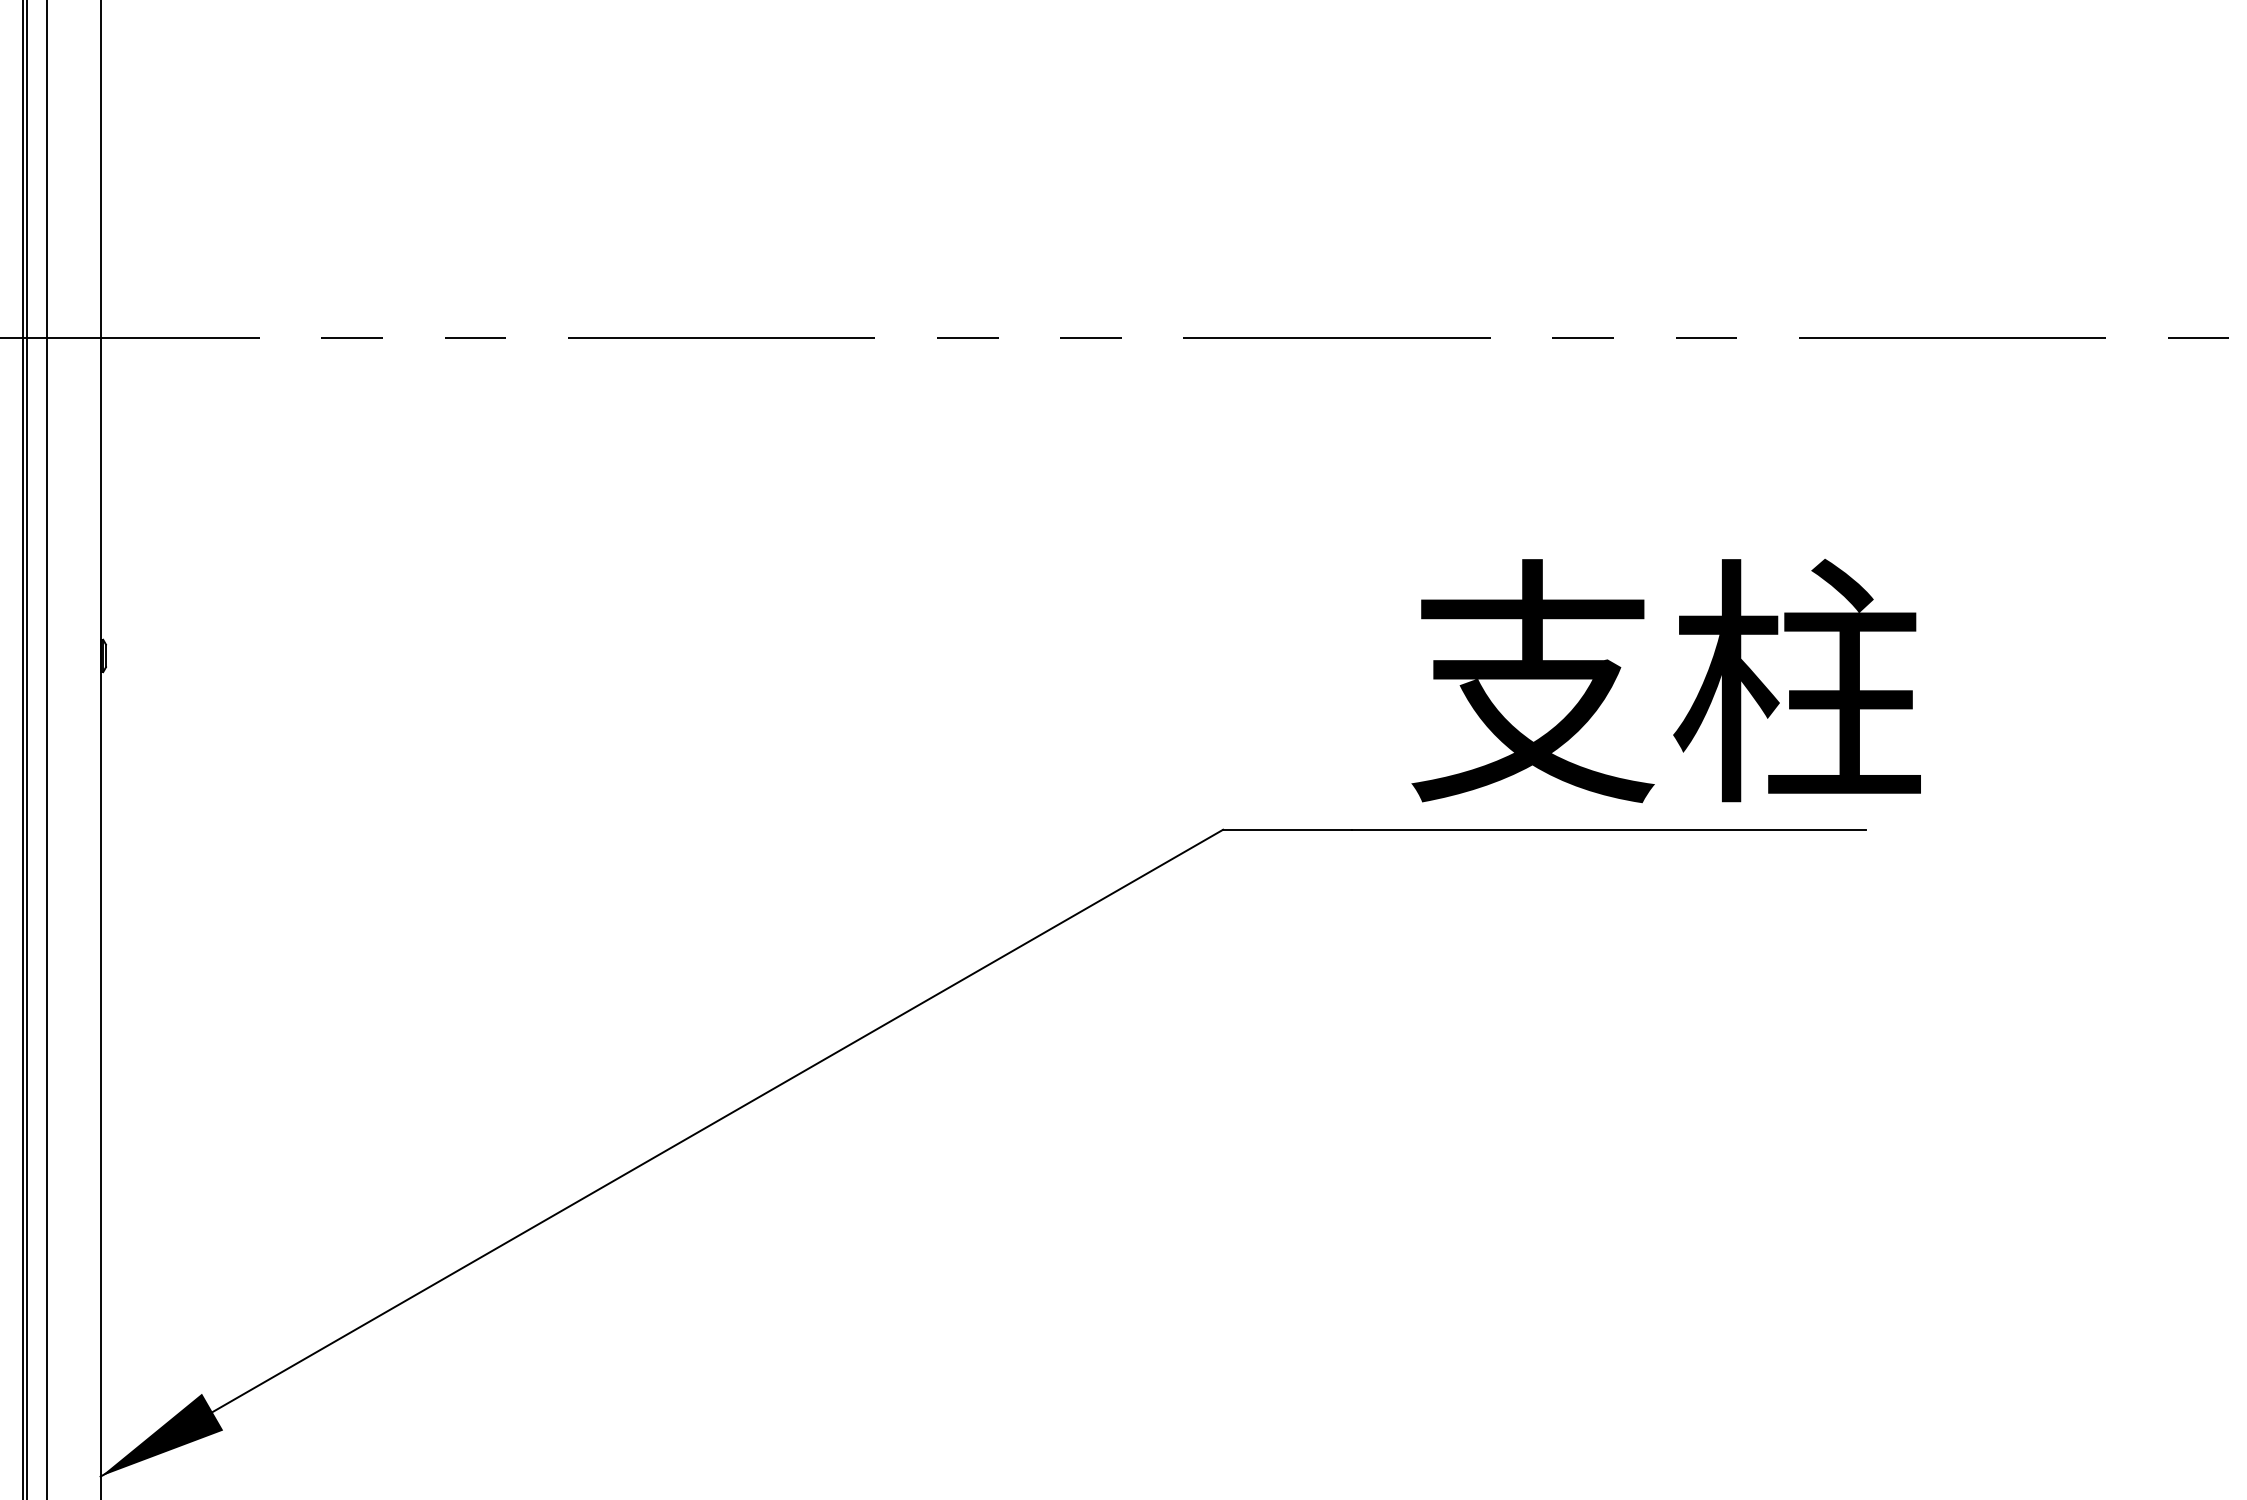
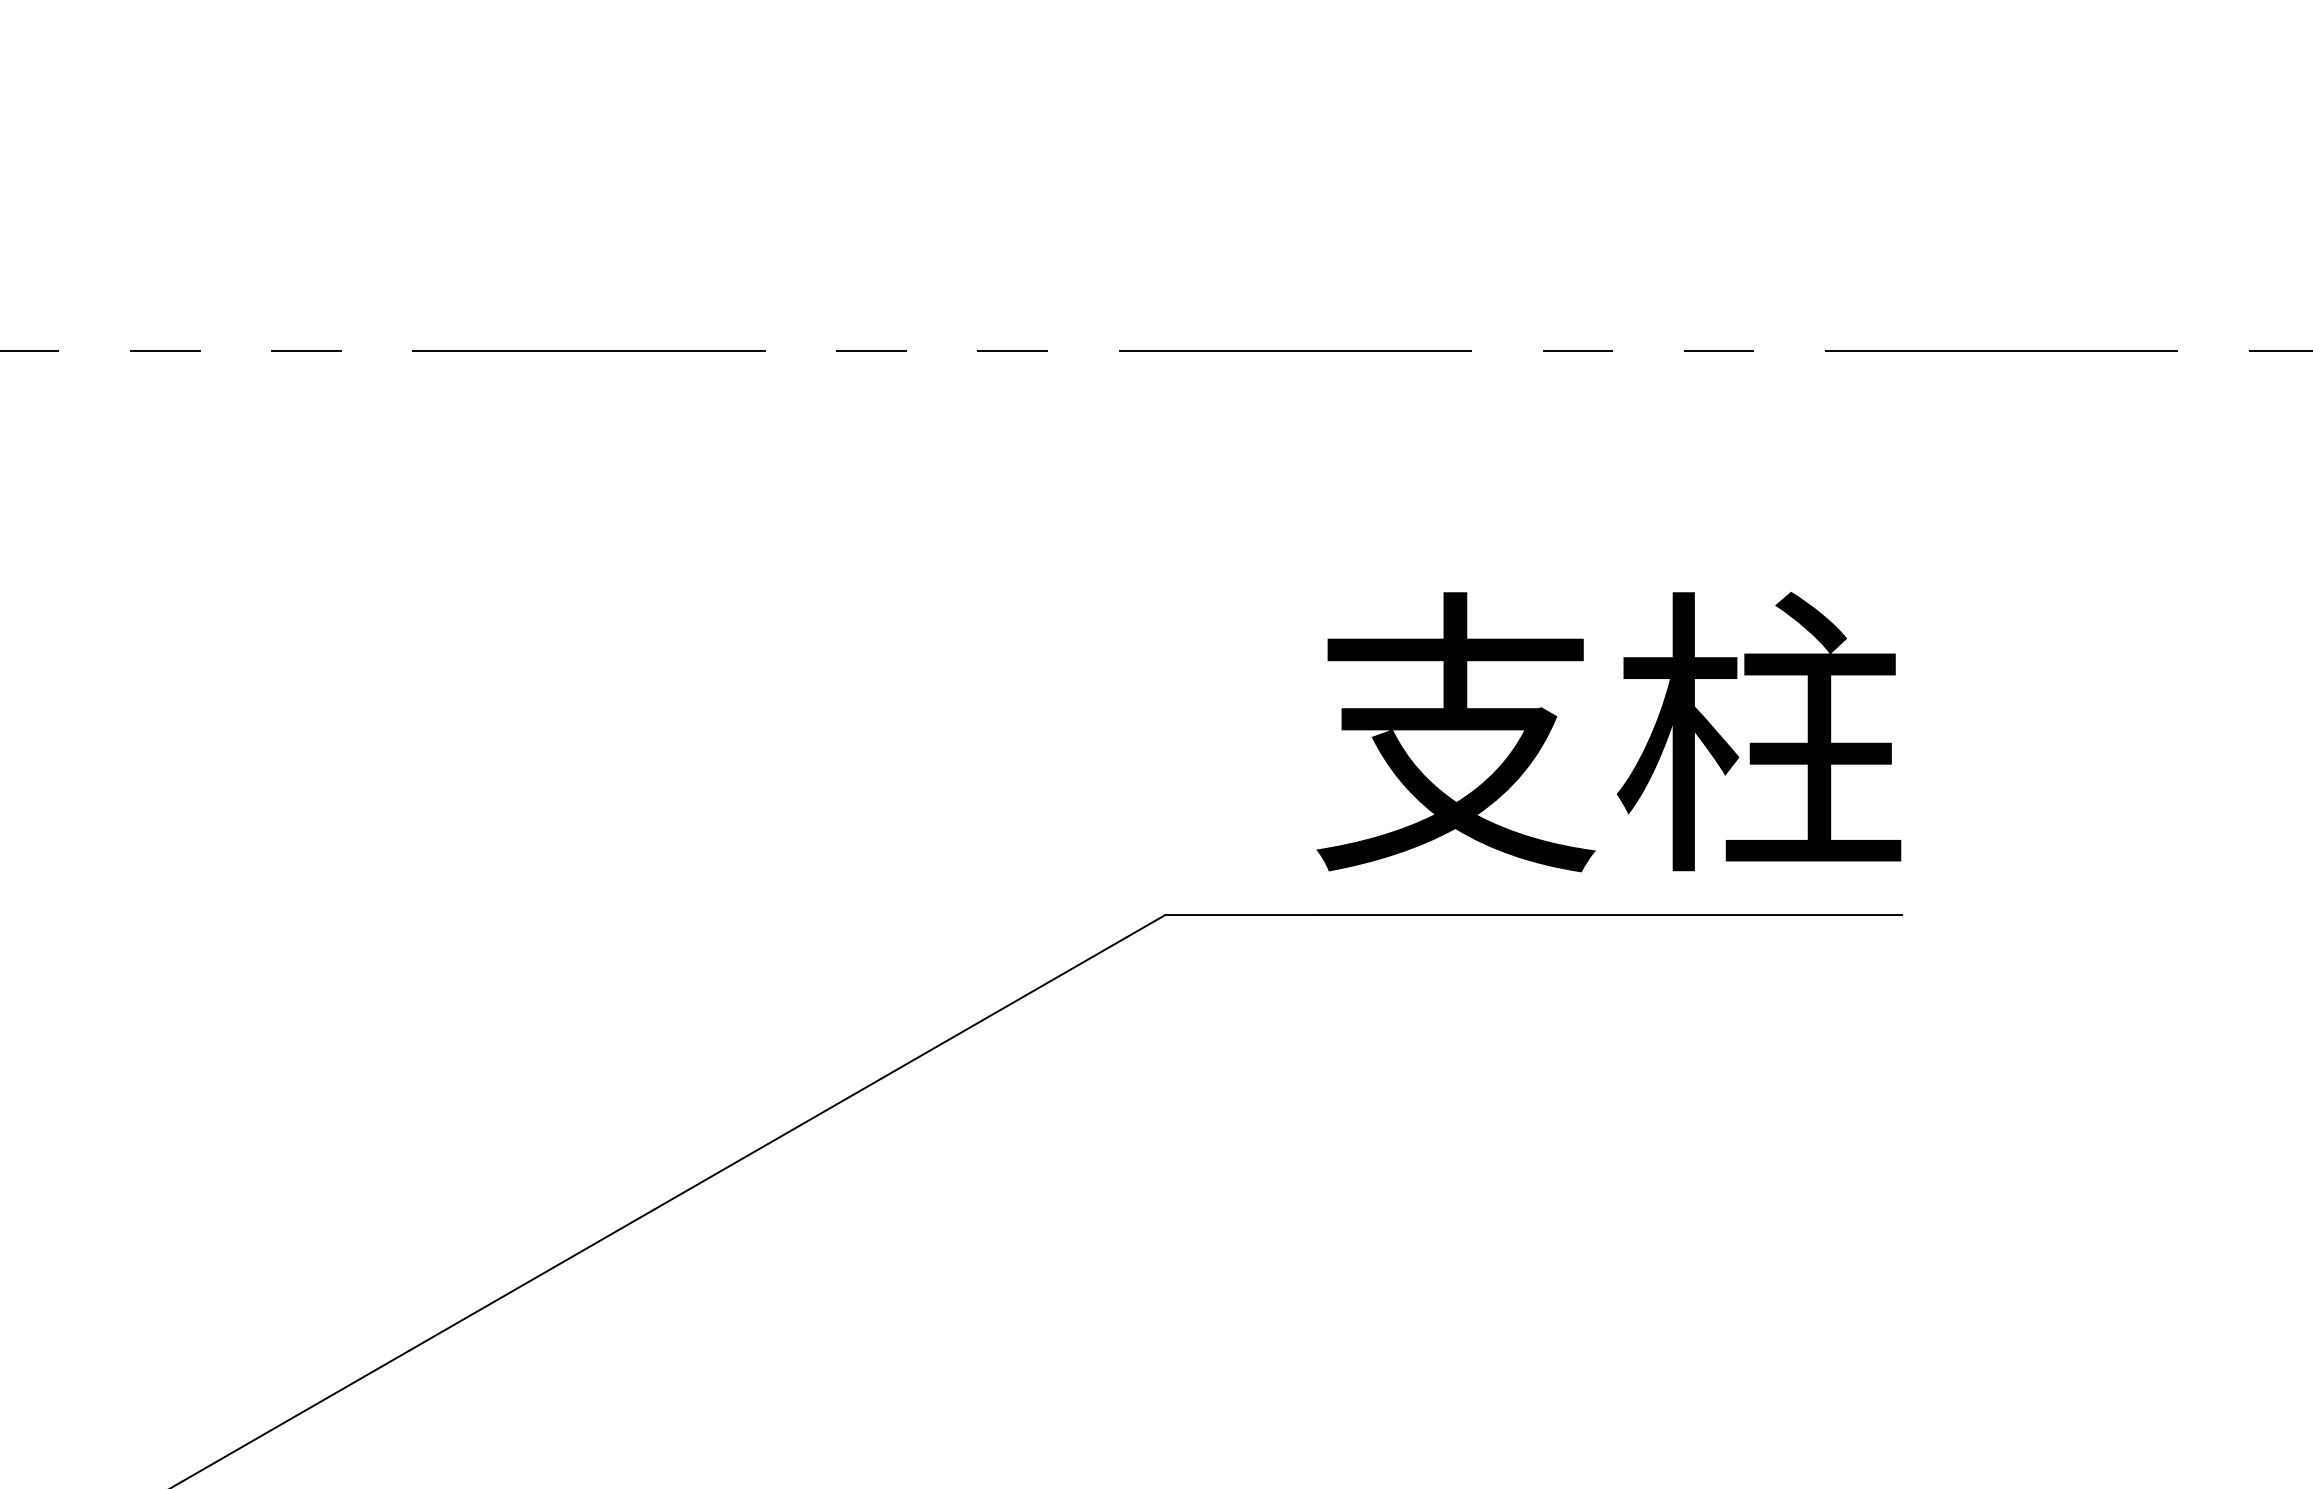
text: (1665, 680) -> (1608, 731), moved

